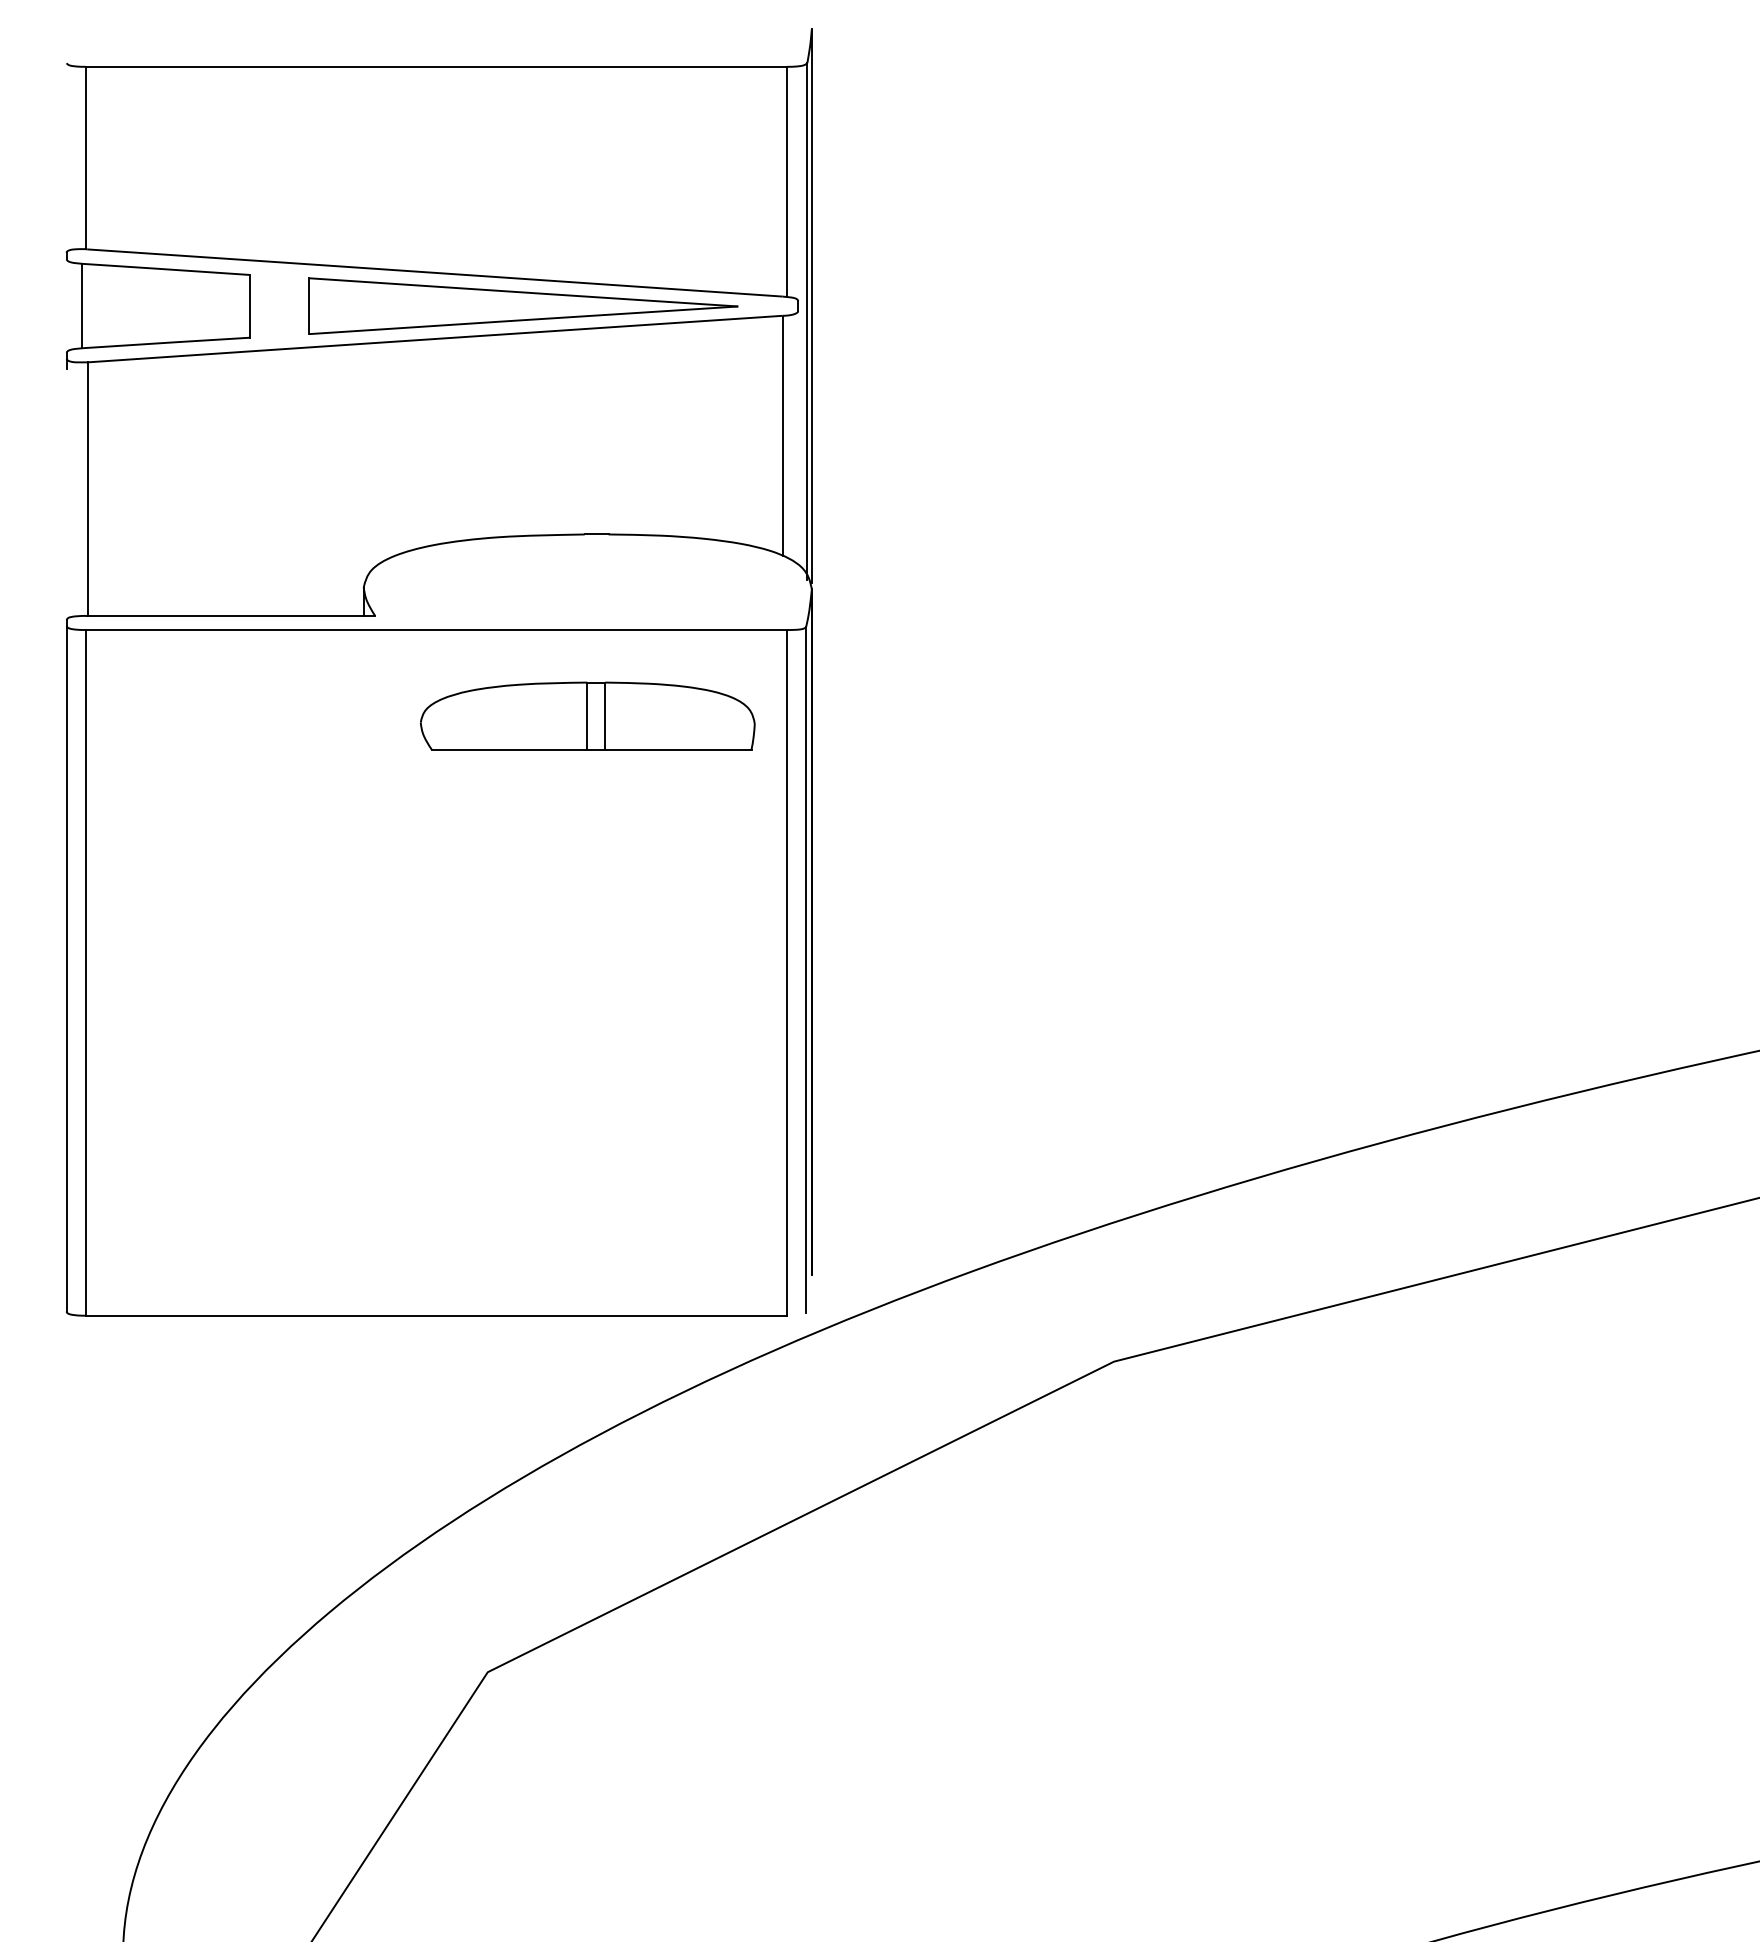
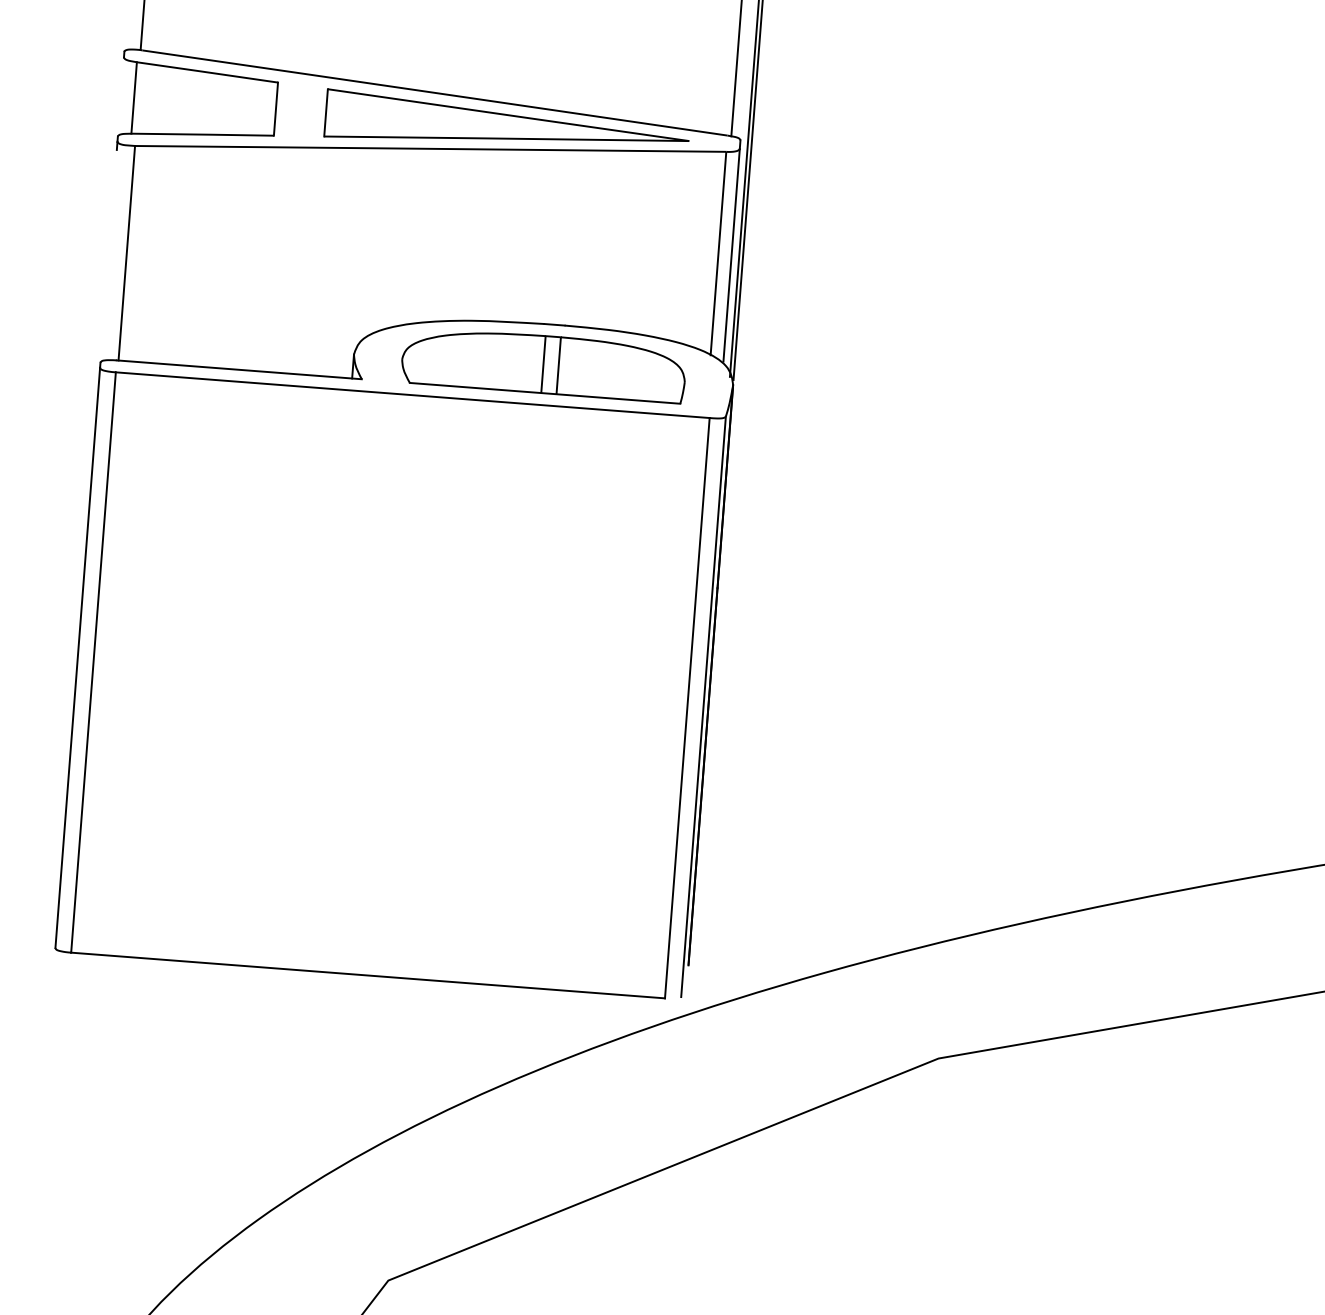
line: (798, 436) -> (731, 255), added
part: (587, 715) -> (543, 363), moved

